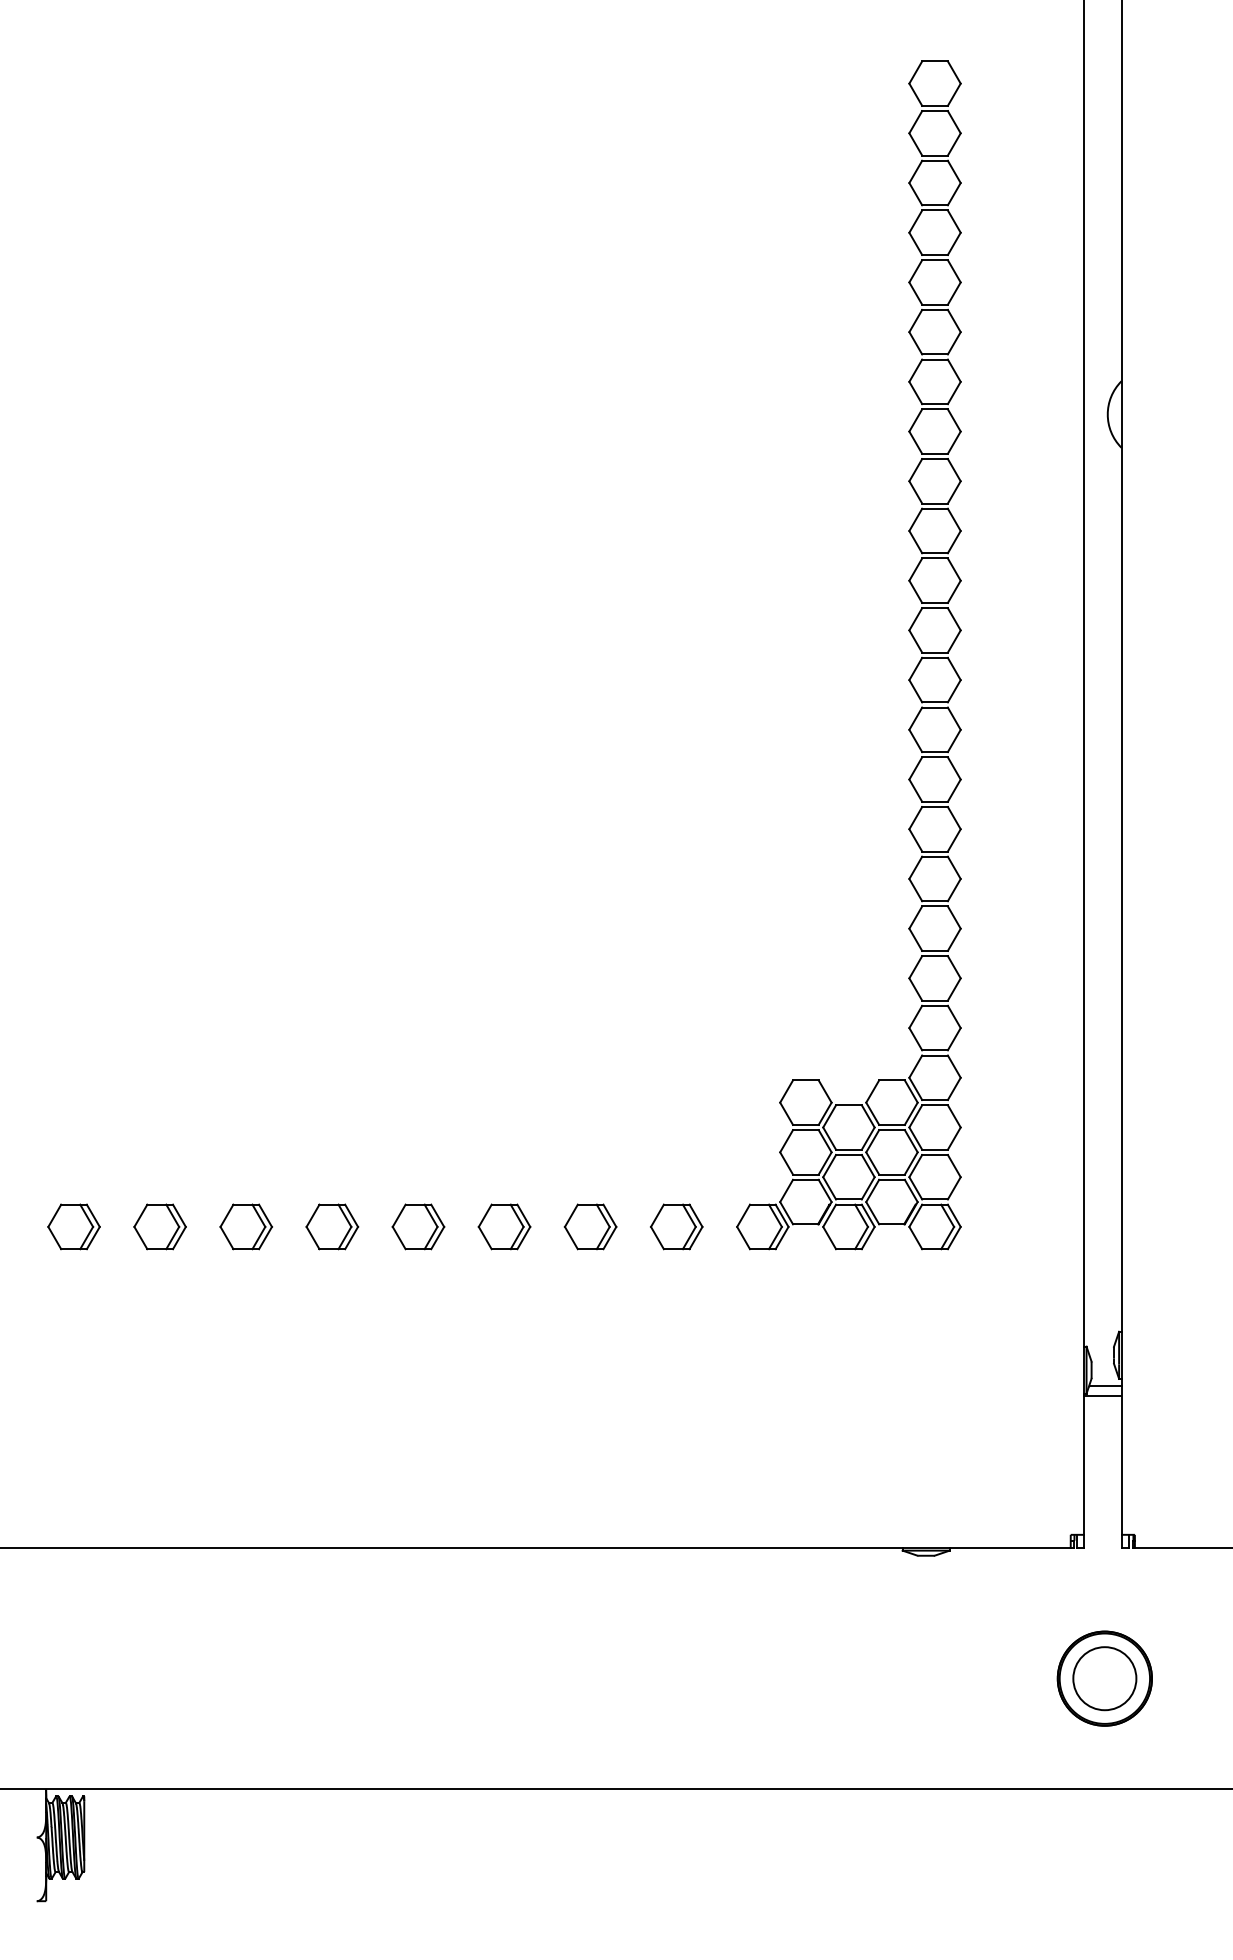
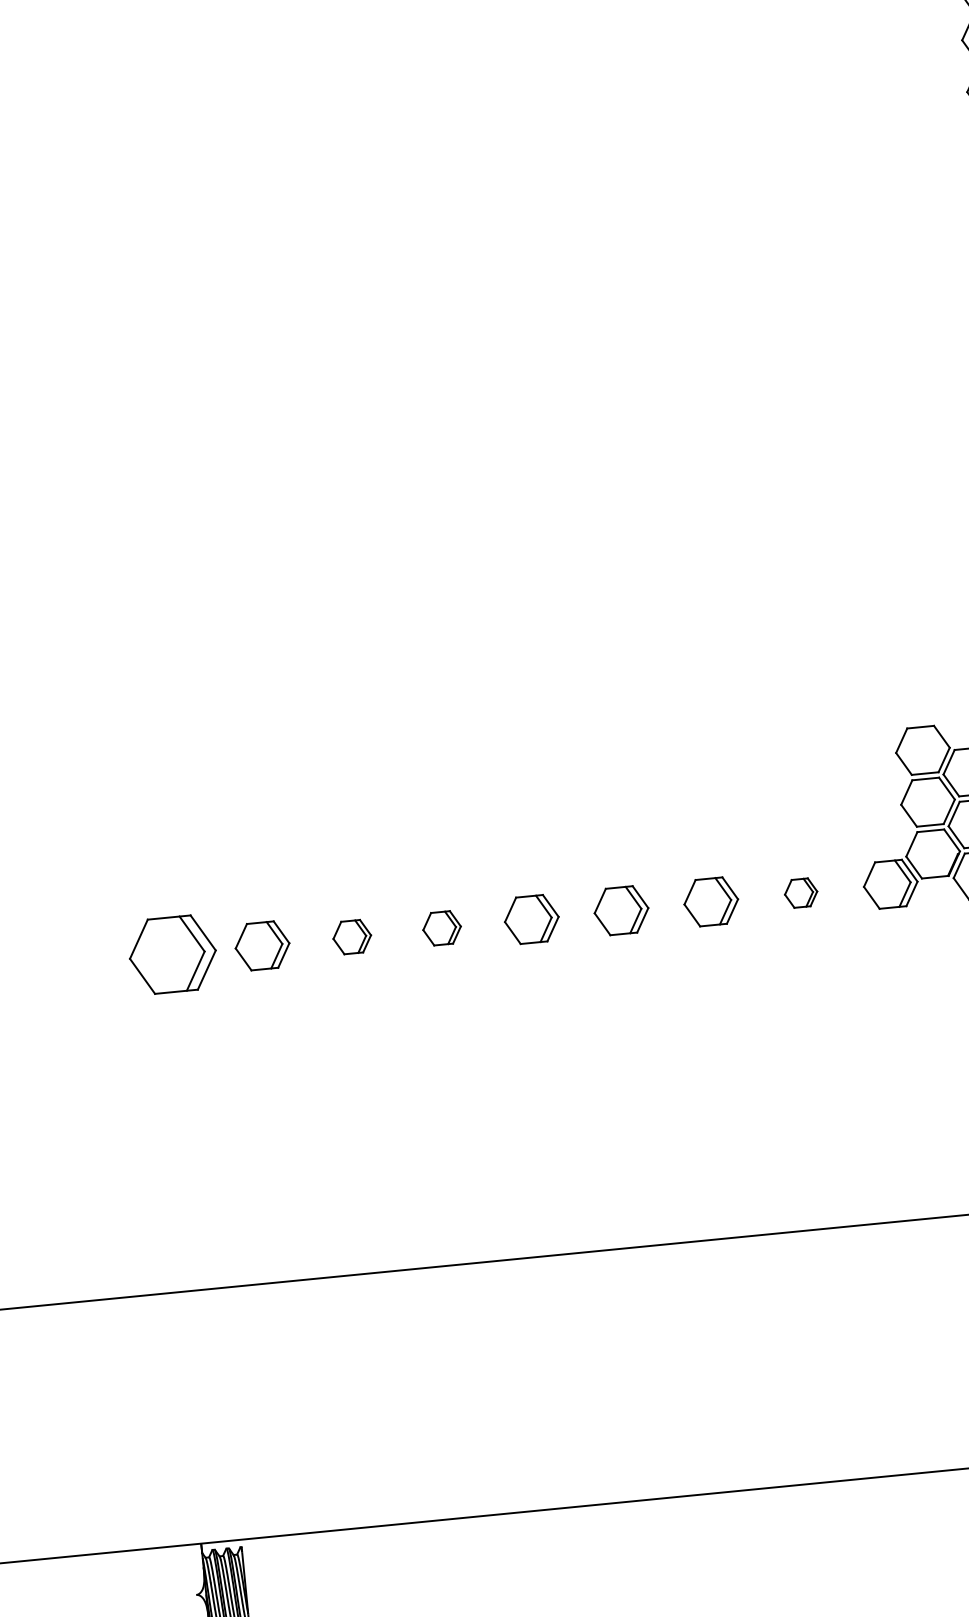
part: (73, 1226) -> (172, 954), size x1.6
part: (245, 1226) -> (351, 936), size x0.7
part: (332, 1226) -> (442, 927), size x0.7
part: (676, 1226) -> (800, 892), size x0.6

